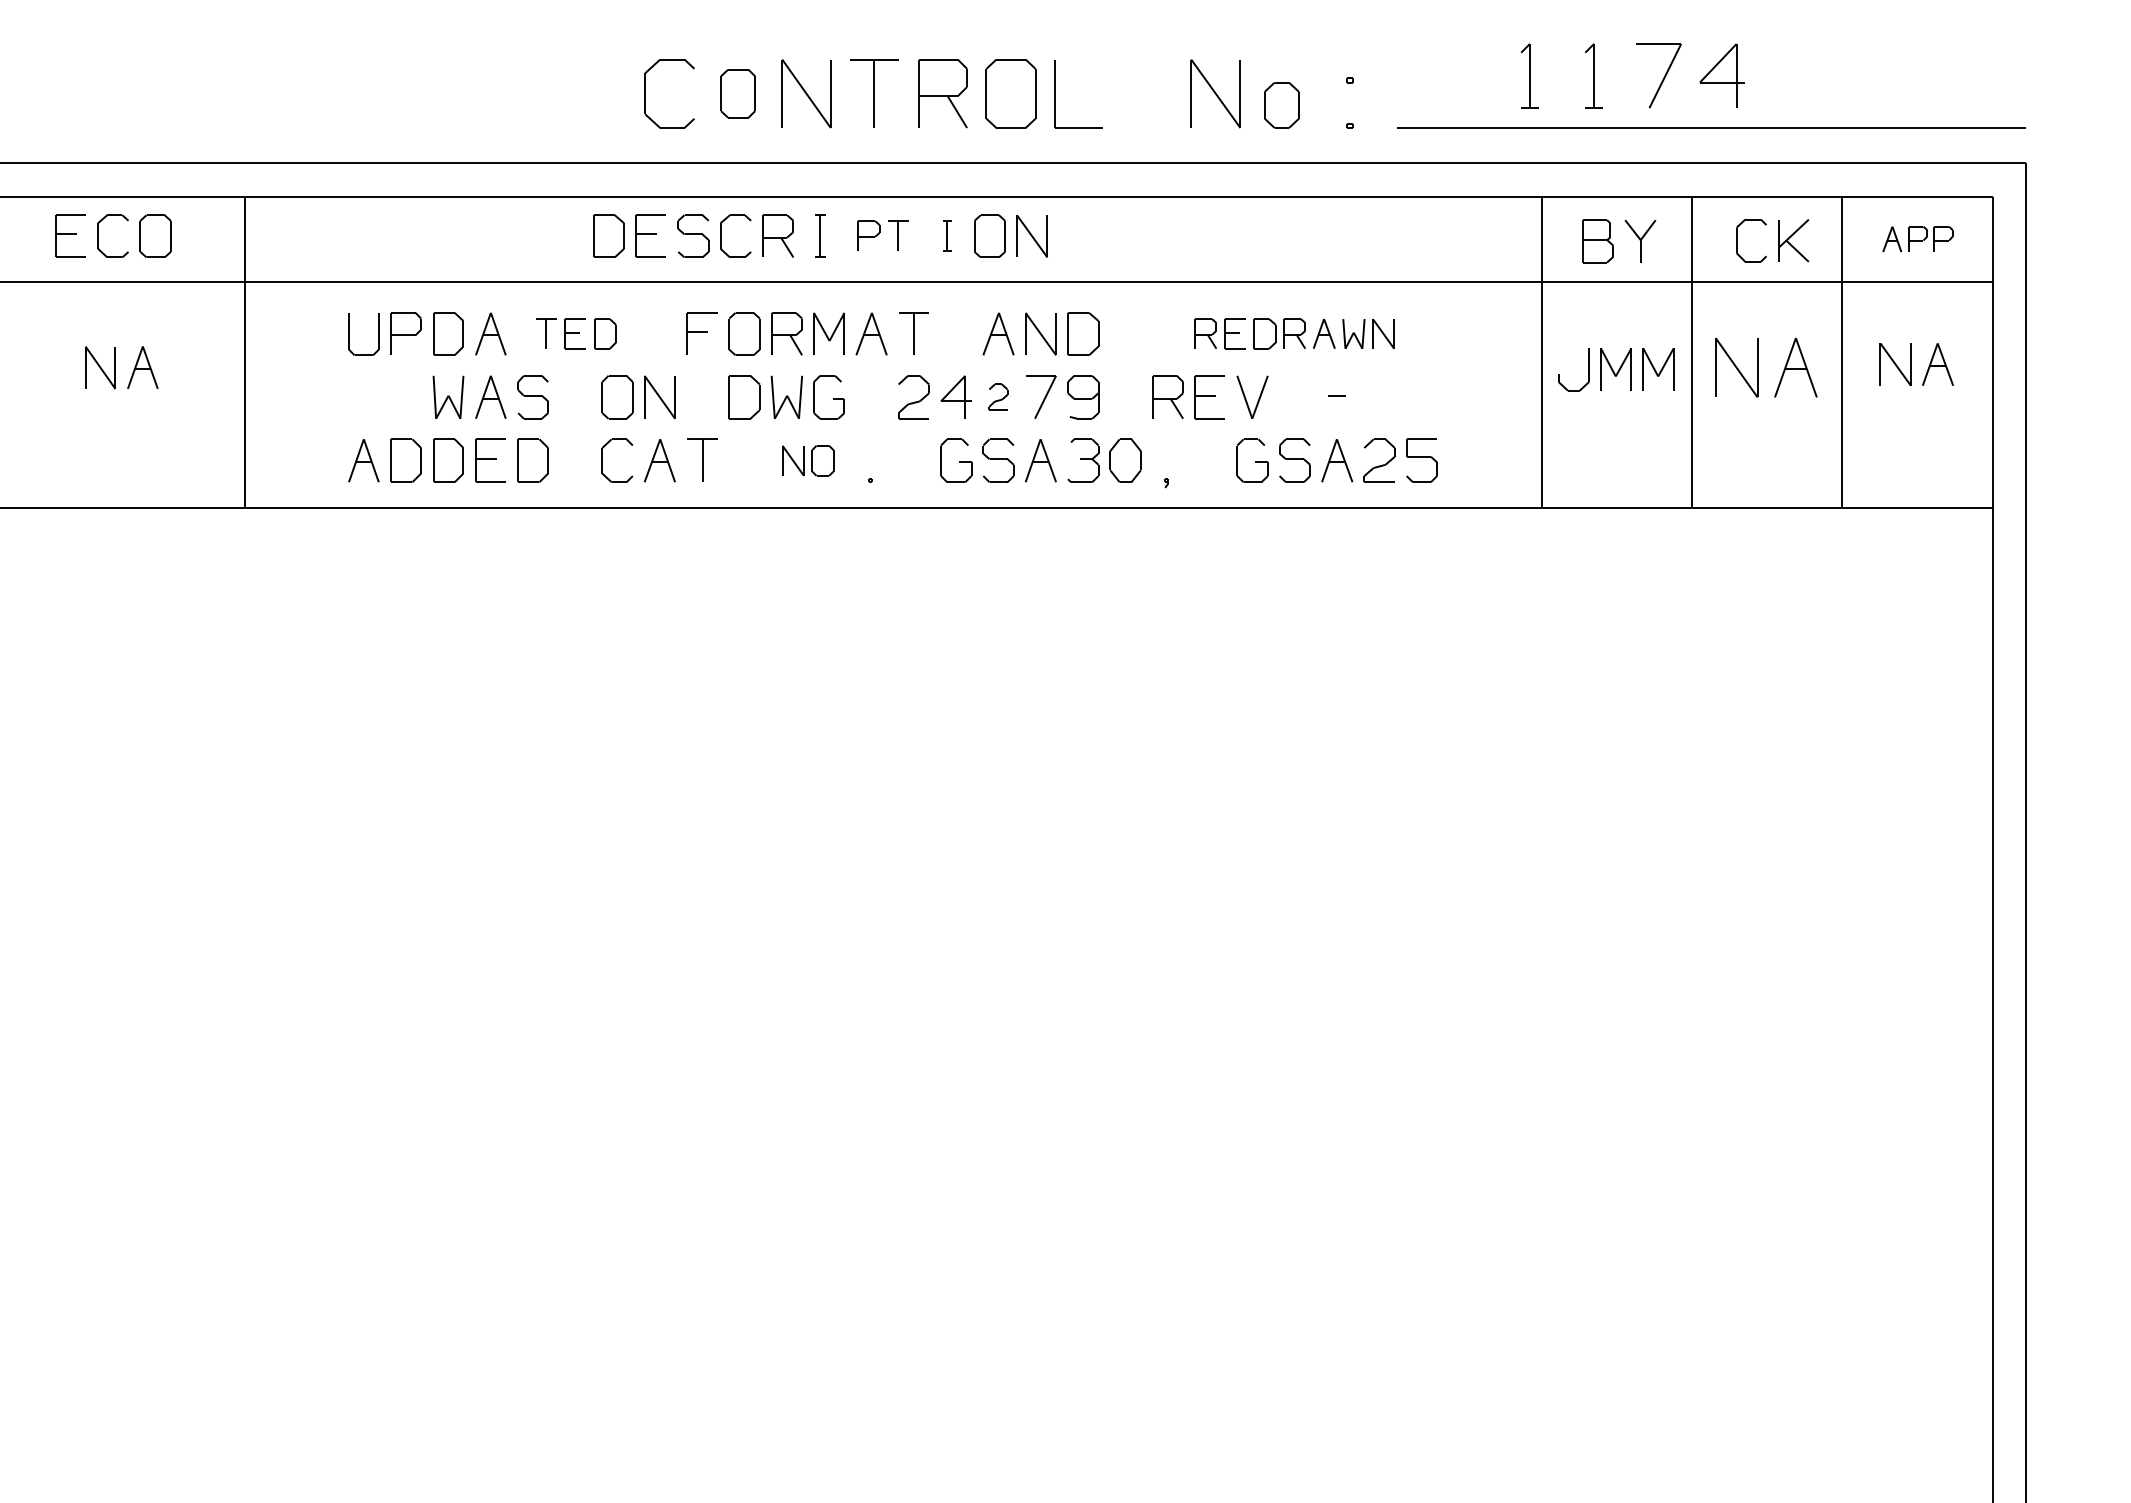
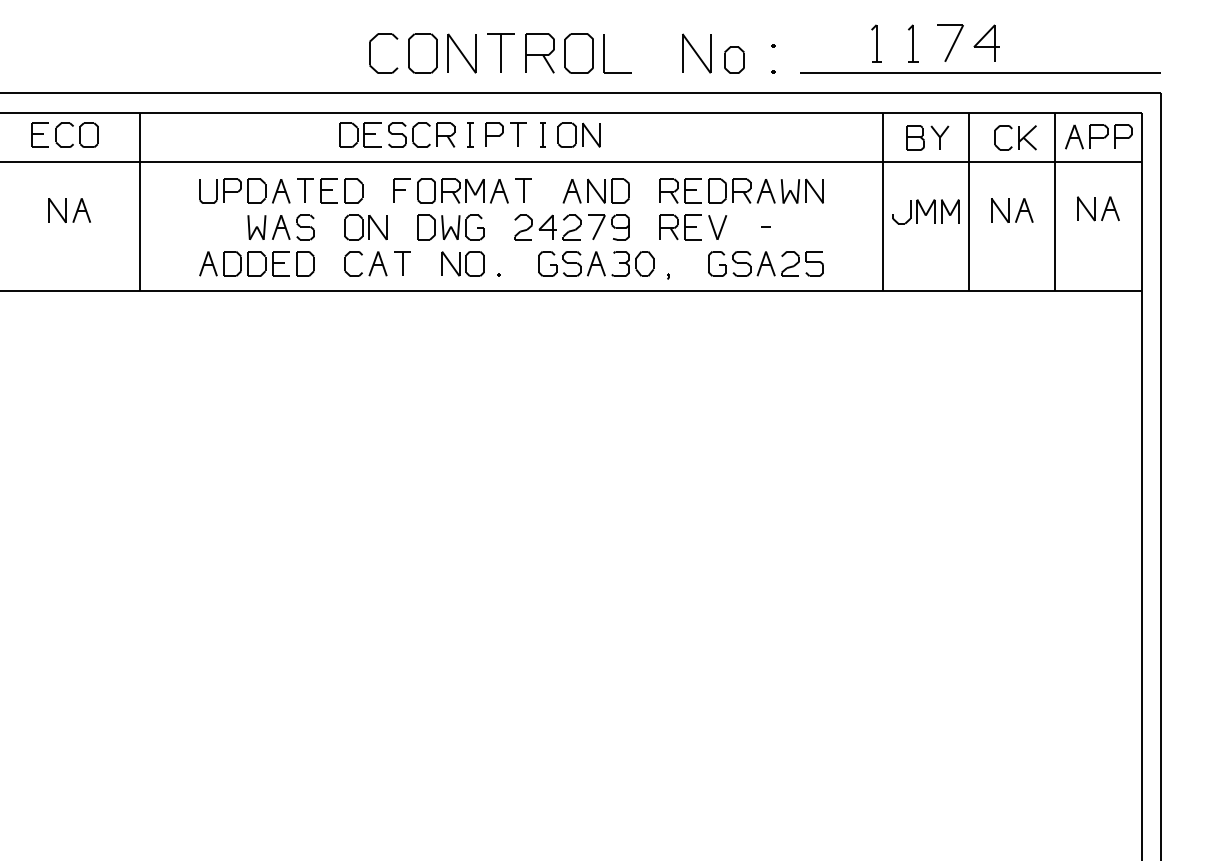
part: (737, 93) -> (422, 53), size x1.43
part: (882, 234) -> (505, 134), size x1.43
part: (946, 234) -> (542, 134), size x1.43
part: (1917, 238) -> (1098, 136), size x1.67
part: (576, 332) -> (330, 190), size x1.43
part: (1294, 332) -> (741, 190), size x1.43
part: (1767, 367) -> (1012, 210), size x0.71
part: (997, 397) -> (571, 227), size x1.67
part: (807, 460) -> (462, 263), size x1.43

